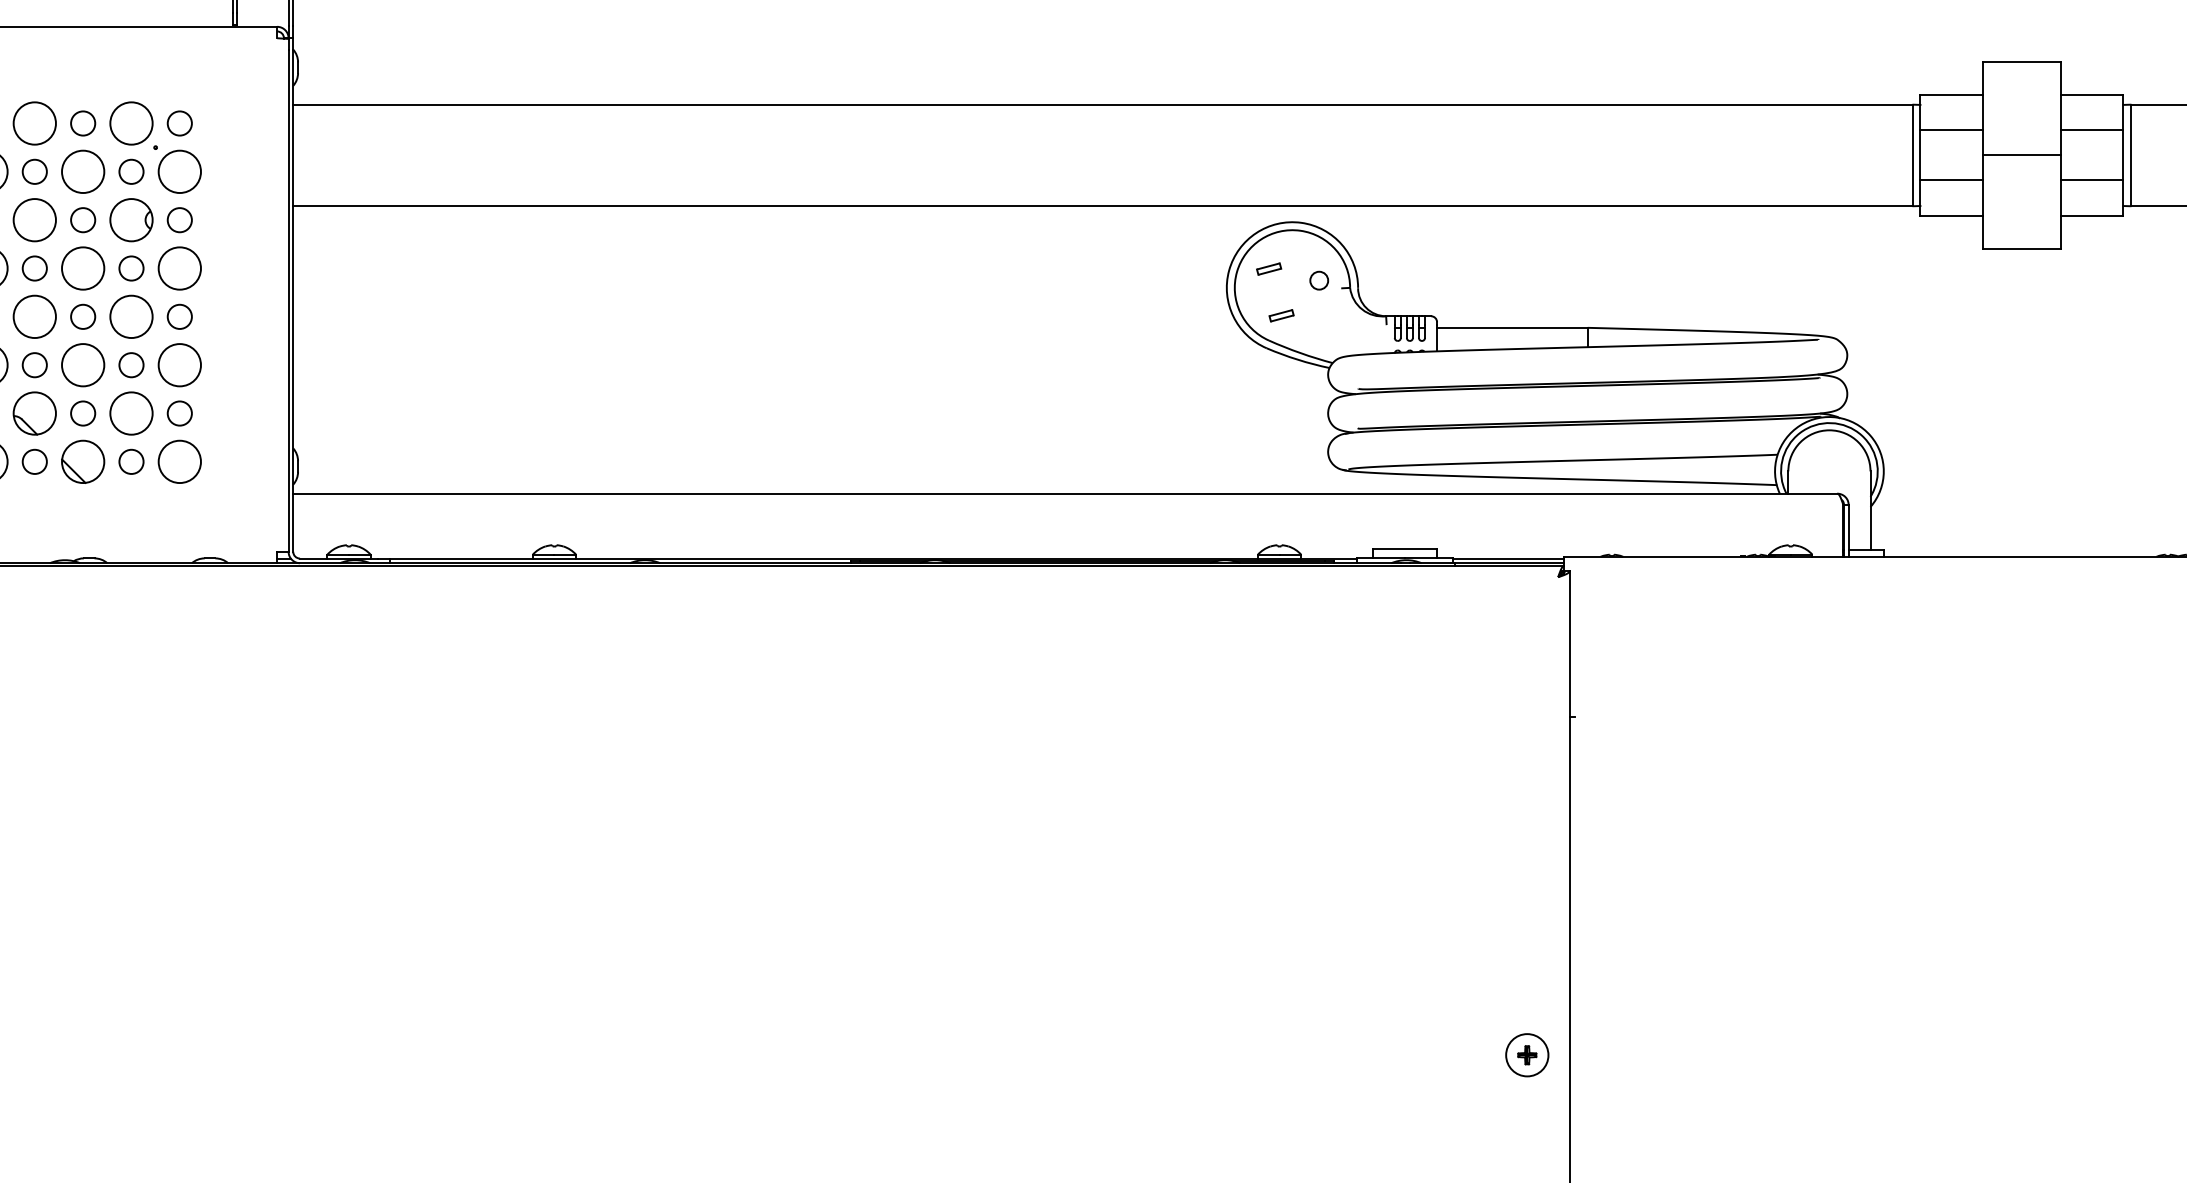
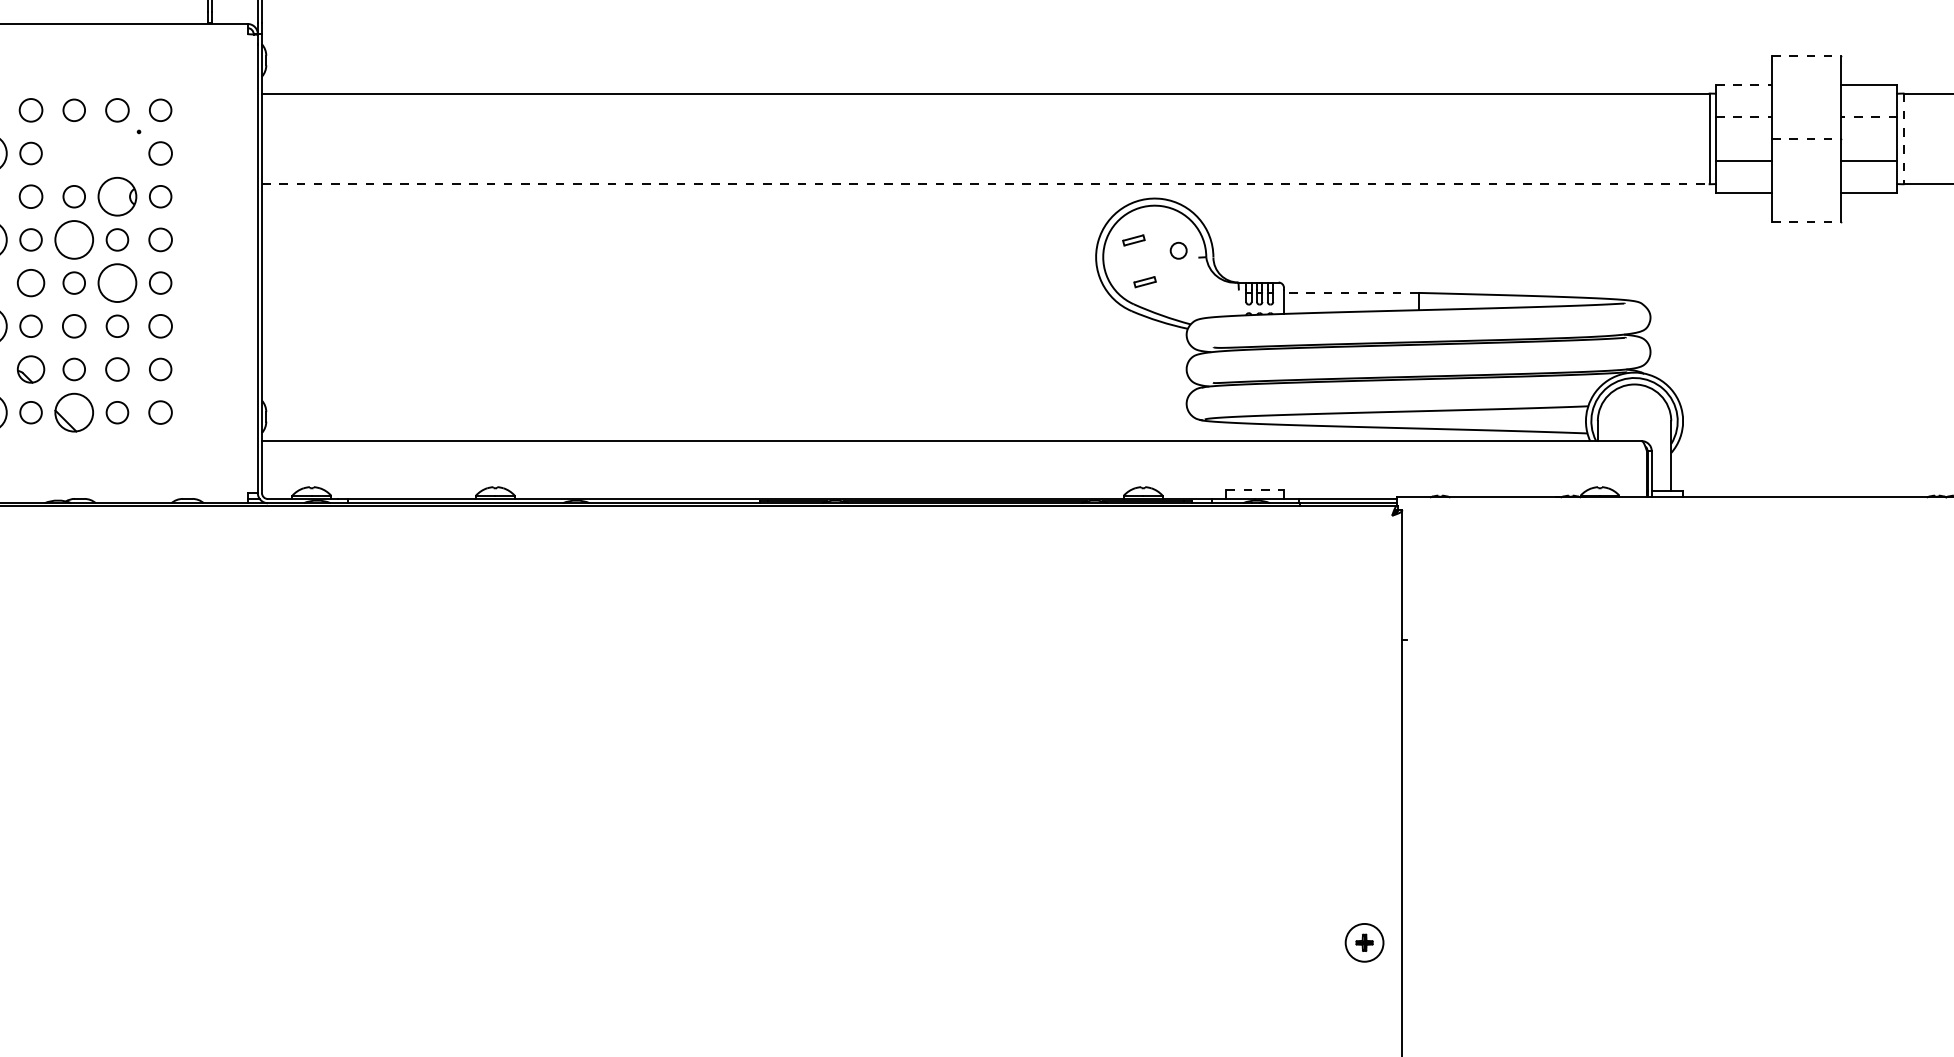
line: (2021, 62) -> (1806, 55), solid -> dashed
line: (1952, 94) -> (1744, 84), solid -> dashed
circle: (34, 123) -> (30, 110), size x0.6
circle: (131, 123) -> (117, 110), size x0.6
line: (1952, 130) -> (1744, 116), solid -> dashed
line: (2091, 130) -> (1868, 116), solid -> dashed
line: (2021, 155) -> (1806, 138), solid -> dashed
line: (2130, 156) -> (1903, 139), solid -> dashed
circle: (82, 171) -> (73, 153), removed
circle: (131, 171) -> (117, 153), removed
circle: (179, 171) -> (160, 153), size x0.6
line: (1103, 206) -> (985, 184), solid -> dashed
circle: (34, 219) -> (30, 196), size x0.6
line: (2021, 249) -> (1806, 222), solid -> dashed
circle: (179, 268) -> (160, 239), size x0.6
circle: (34, 316) -> (30, 282), size x0.7
line: (1511, 327) -> (1350, 292), solid -> dashed
circle: (83, 365) -> (74, 326), size x0.6
circle: (179, 365) -> (160, 326), size x0.6
part: (34, 413) -> (30, 369), size x0.7
circle: (131, 413) -> (117, 369), size x0.6
circle: (179, 461) -> (160, 412), size x0.6
line: (1405, 548) -> (1255, 490), solid -> dashed

